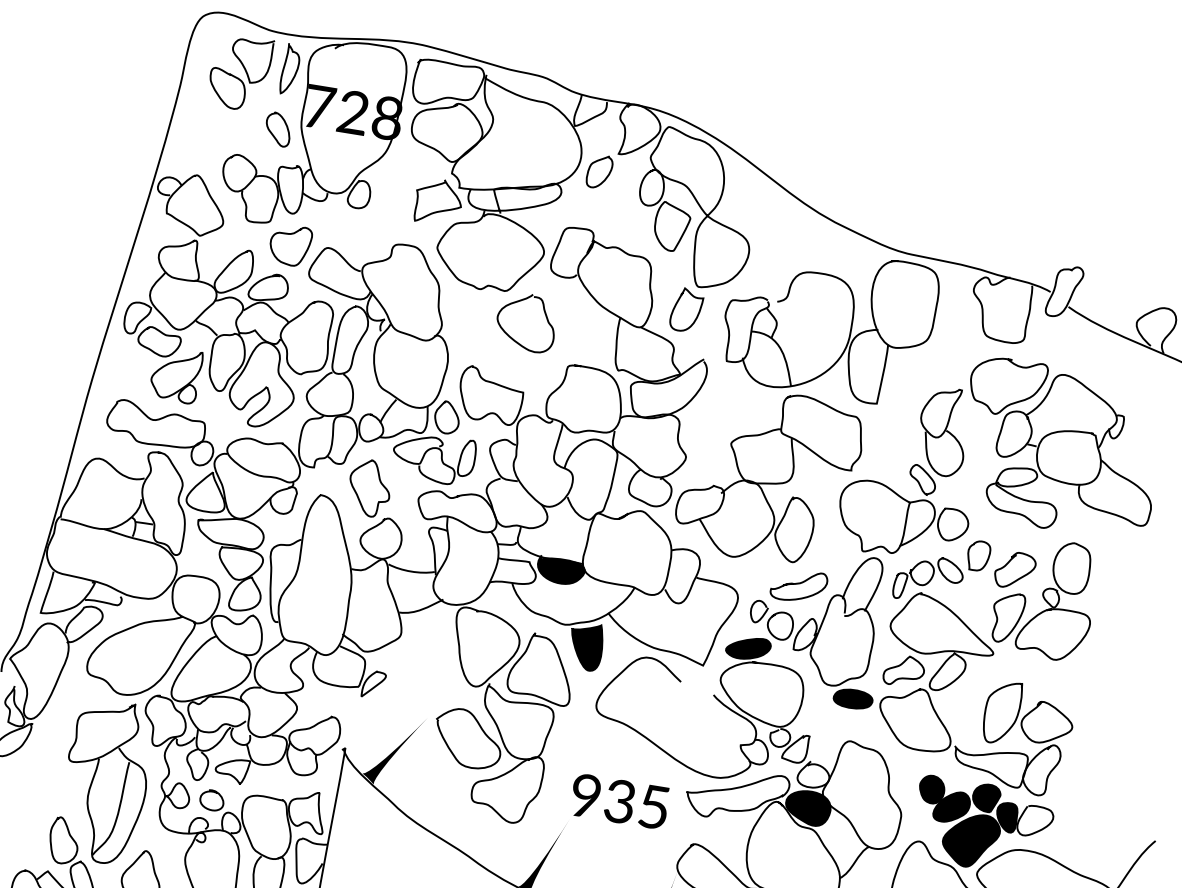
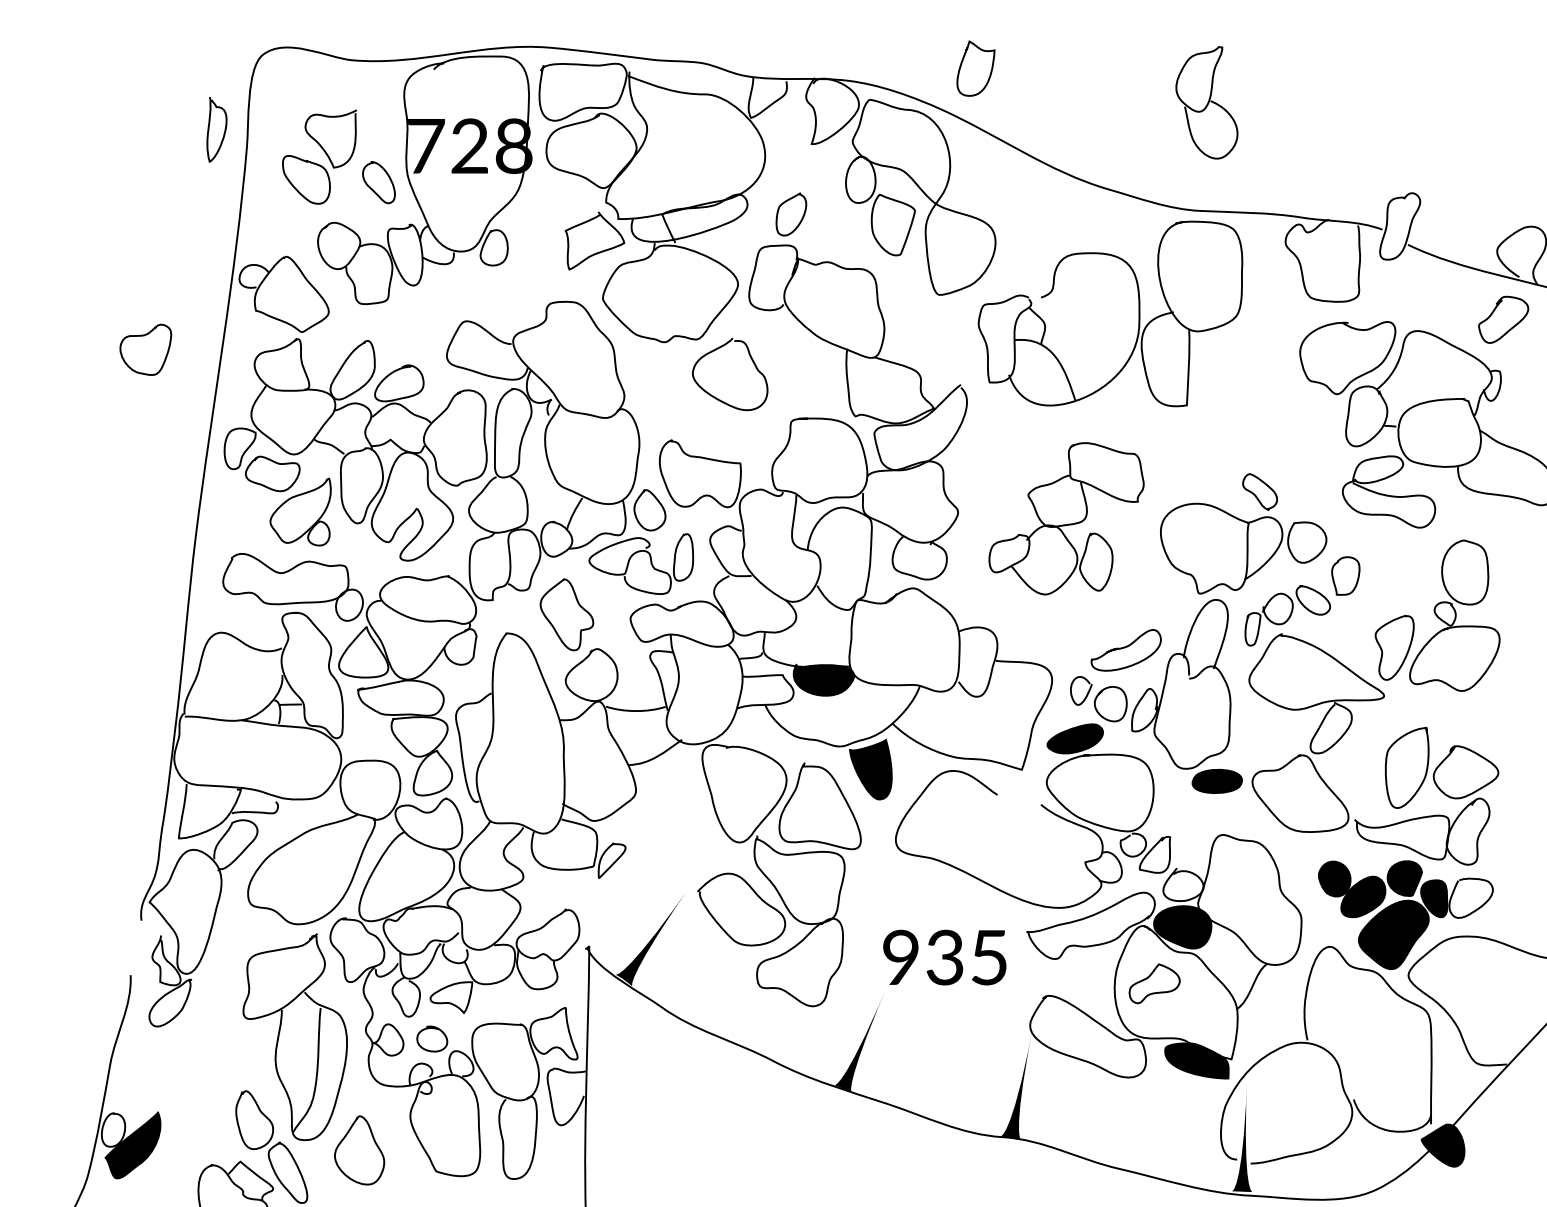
curve: (284, 68) -> (209, 129), moved
part: (245, 71) -> (325, 154), moved
curve: (606, 176) -> (801, 218), moved
curve: (291, 234) -> (144, 336), moved
curve: (677, 303) -> (963, 61), moved
part: (942, 431) -> (1206, 102), moved
part: (769, 476) -> (1066, 518), size x0.7
curve: (1017, 578) -> (1508, 329), moved
curve: (900, 665) -> (1149, 977), moved

